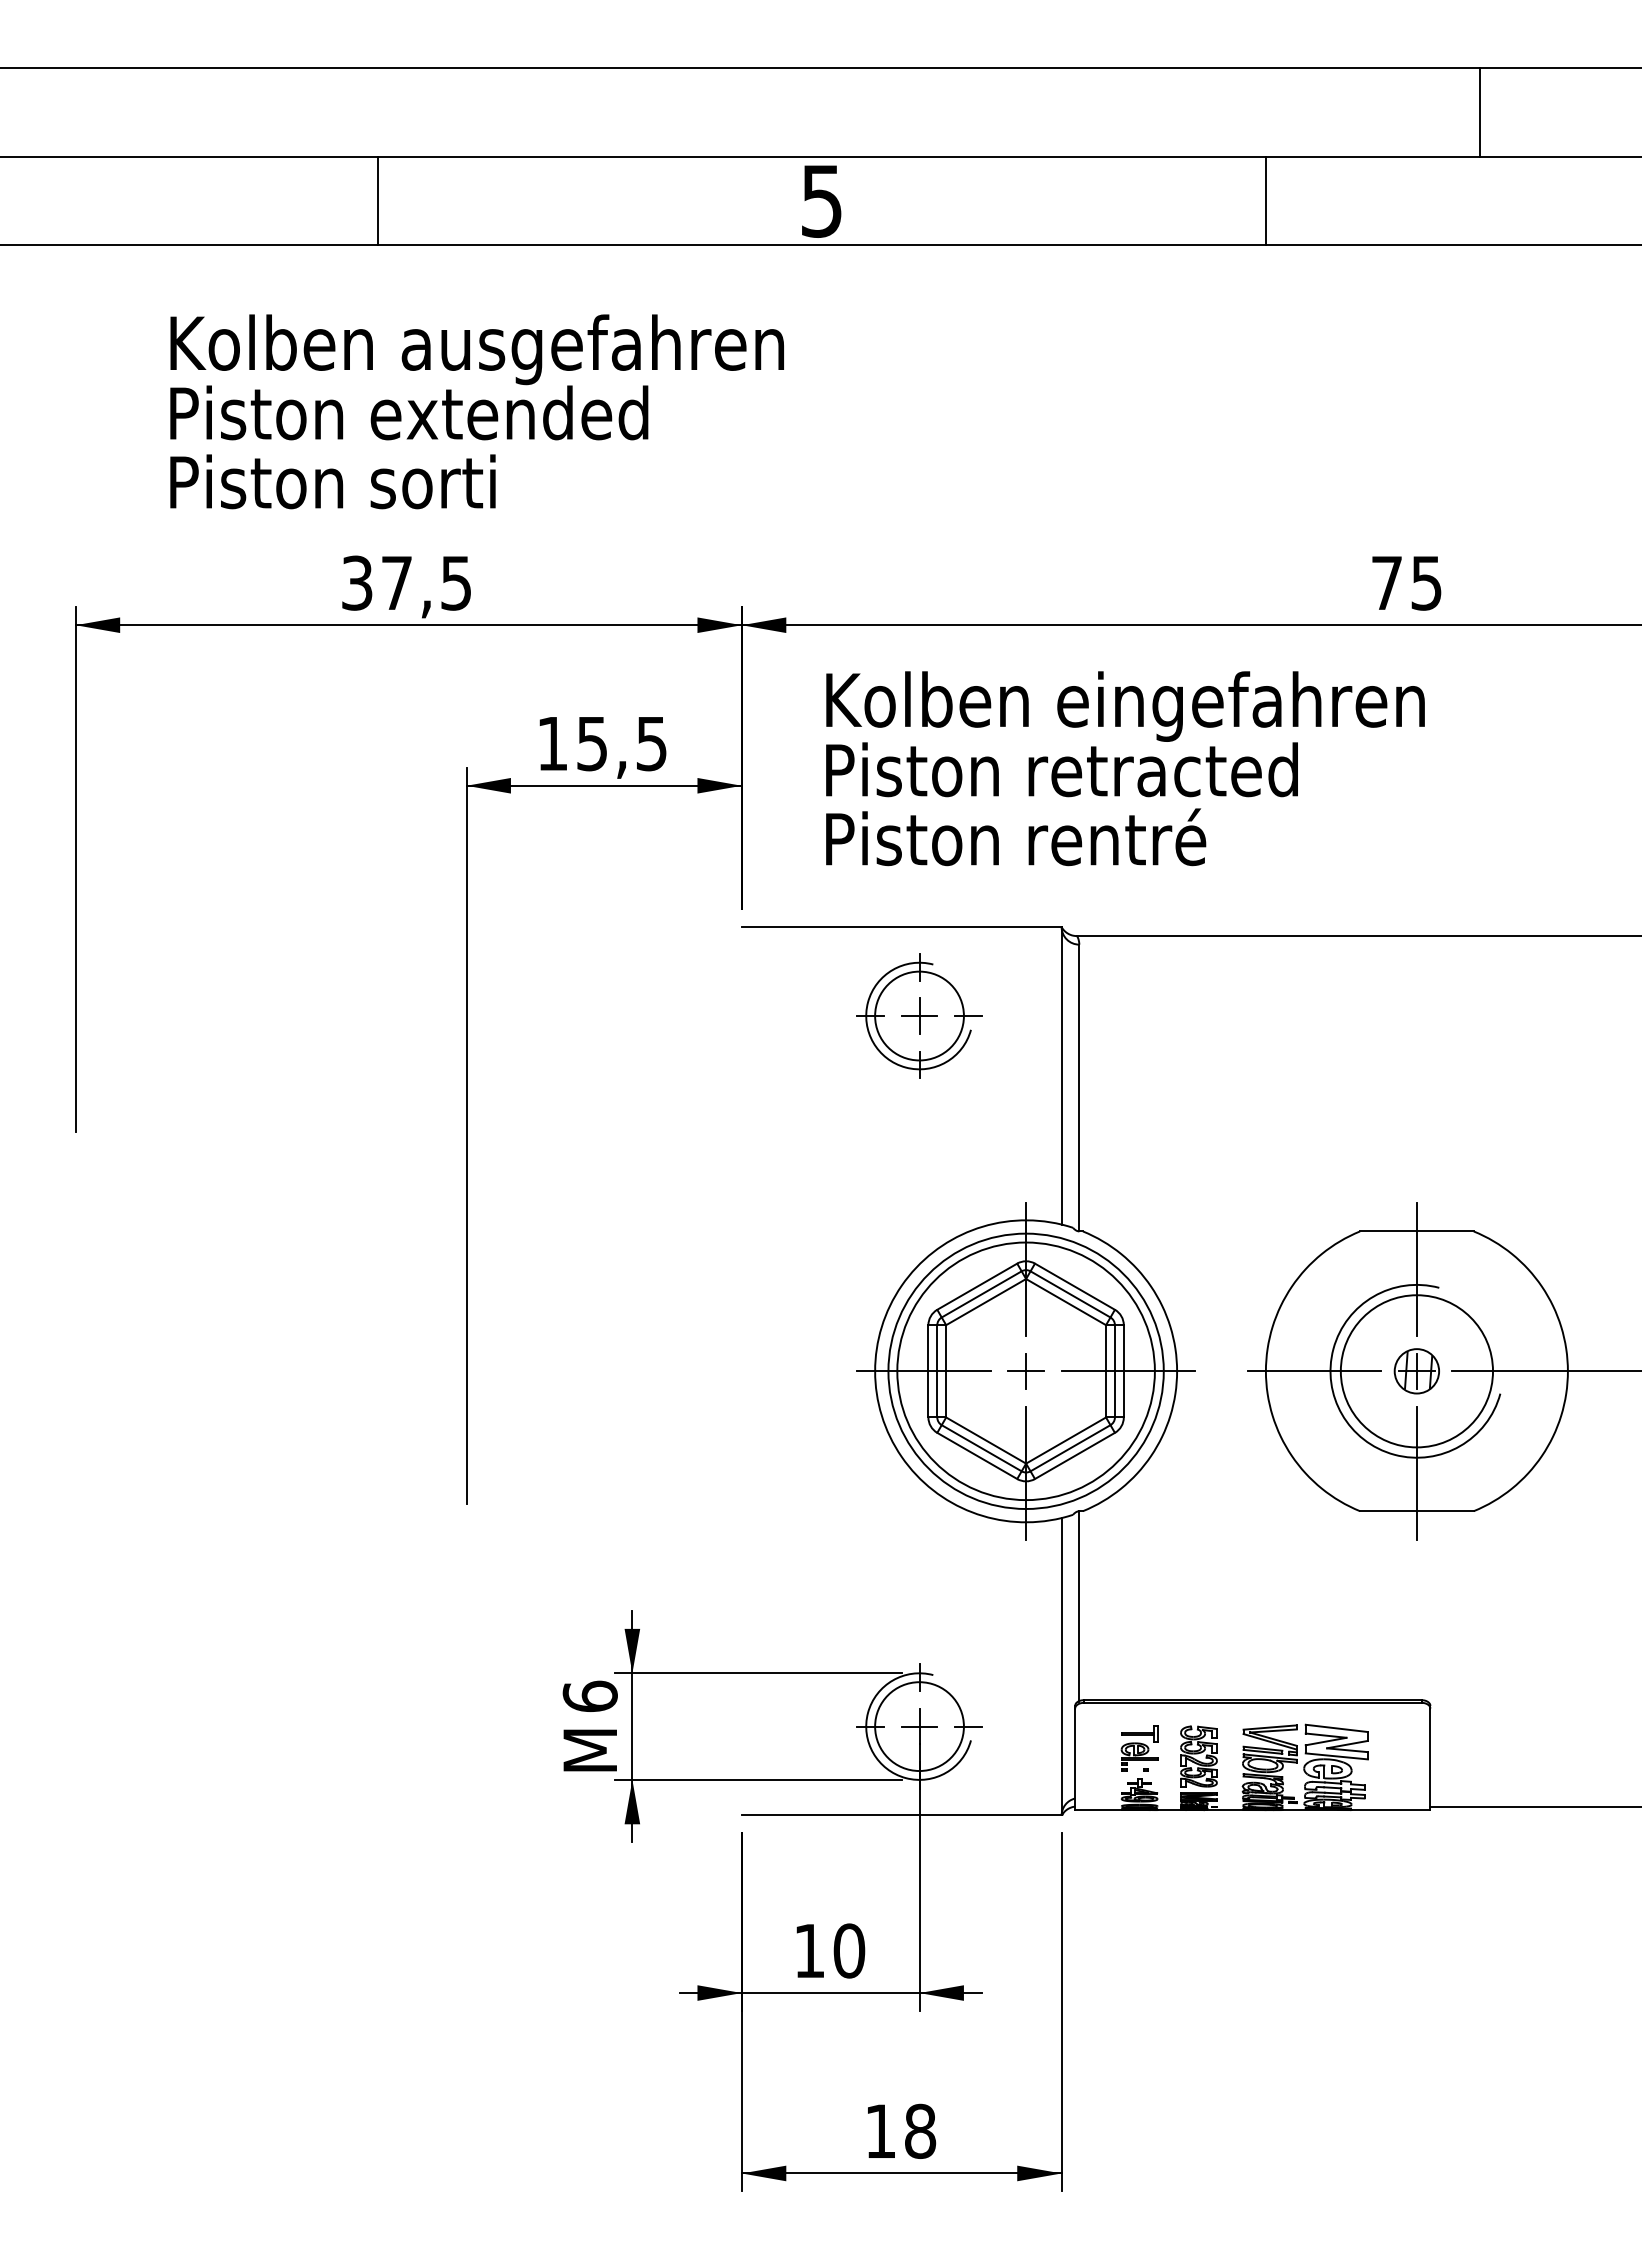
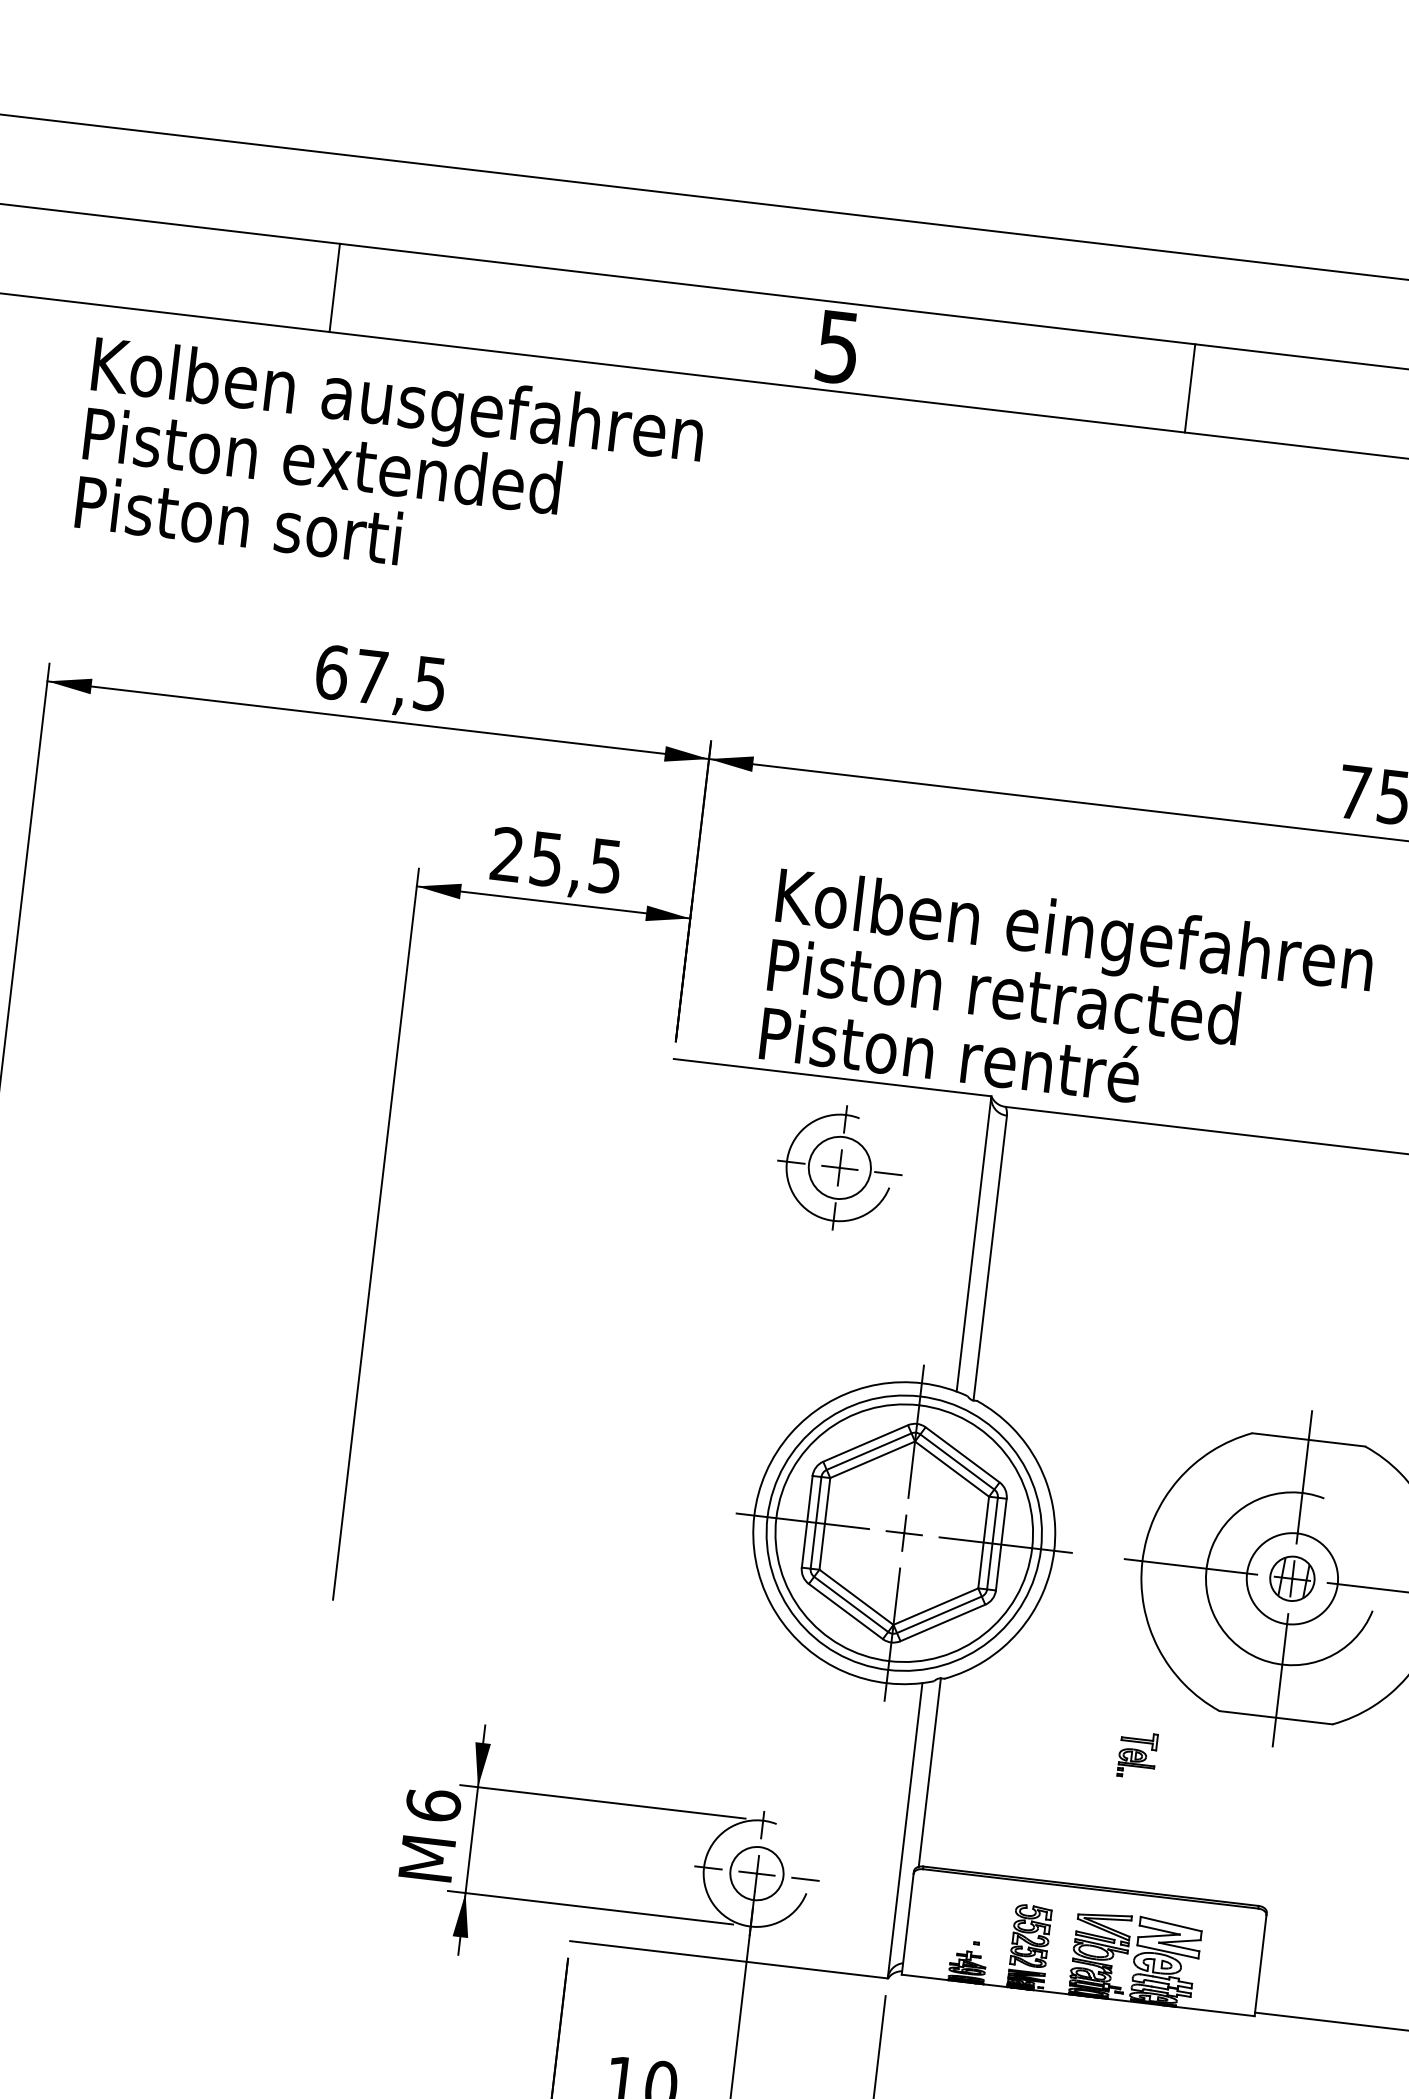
line: (378, 200) -> (335, 287), moved
line: (1266, 200) -> (1190, 387), moved
text: (476, 411) -> (389, 467), moved
text: (357, 582) -> (332, 671), 37,5 -> 67,5
text: (551, 743) -> (506, 854), 15,5 -> 25,5
text: (1125, 768) -> (1067, 997), moved
circle: (919, 1015) -> (839, 1167), size x0.7
circle: (1416, 1371) -> (1291, 1578), size x0.6
circle: (919, 1726) -> (756, 1873), size x0.6
part: (1139, 1748) -> (1137, 1755), moved

